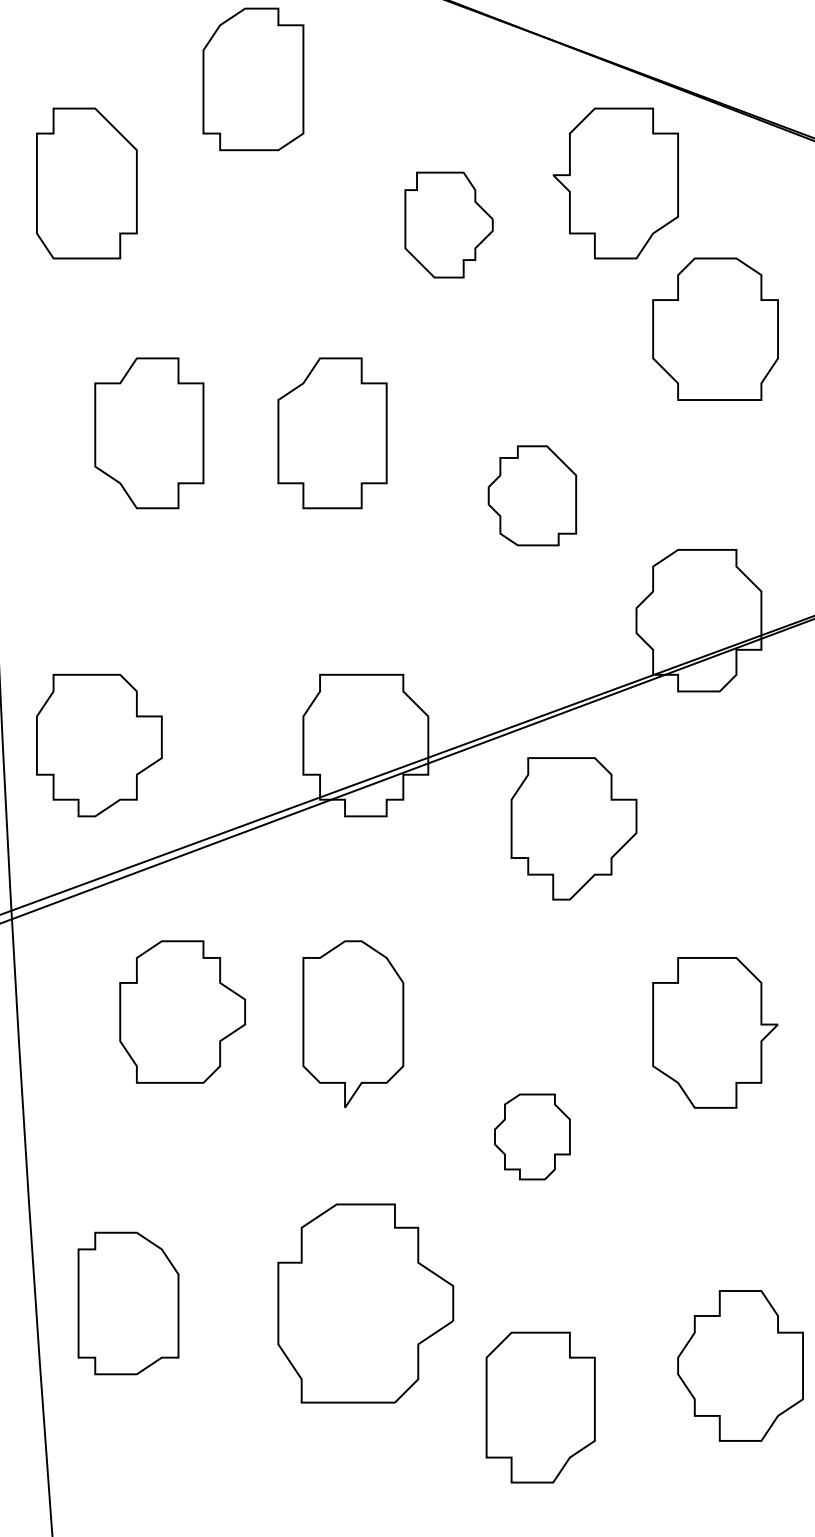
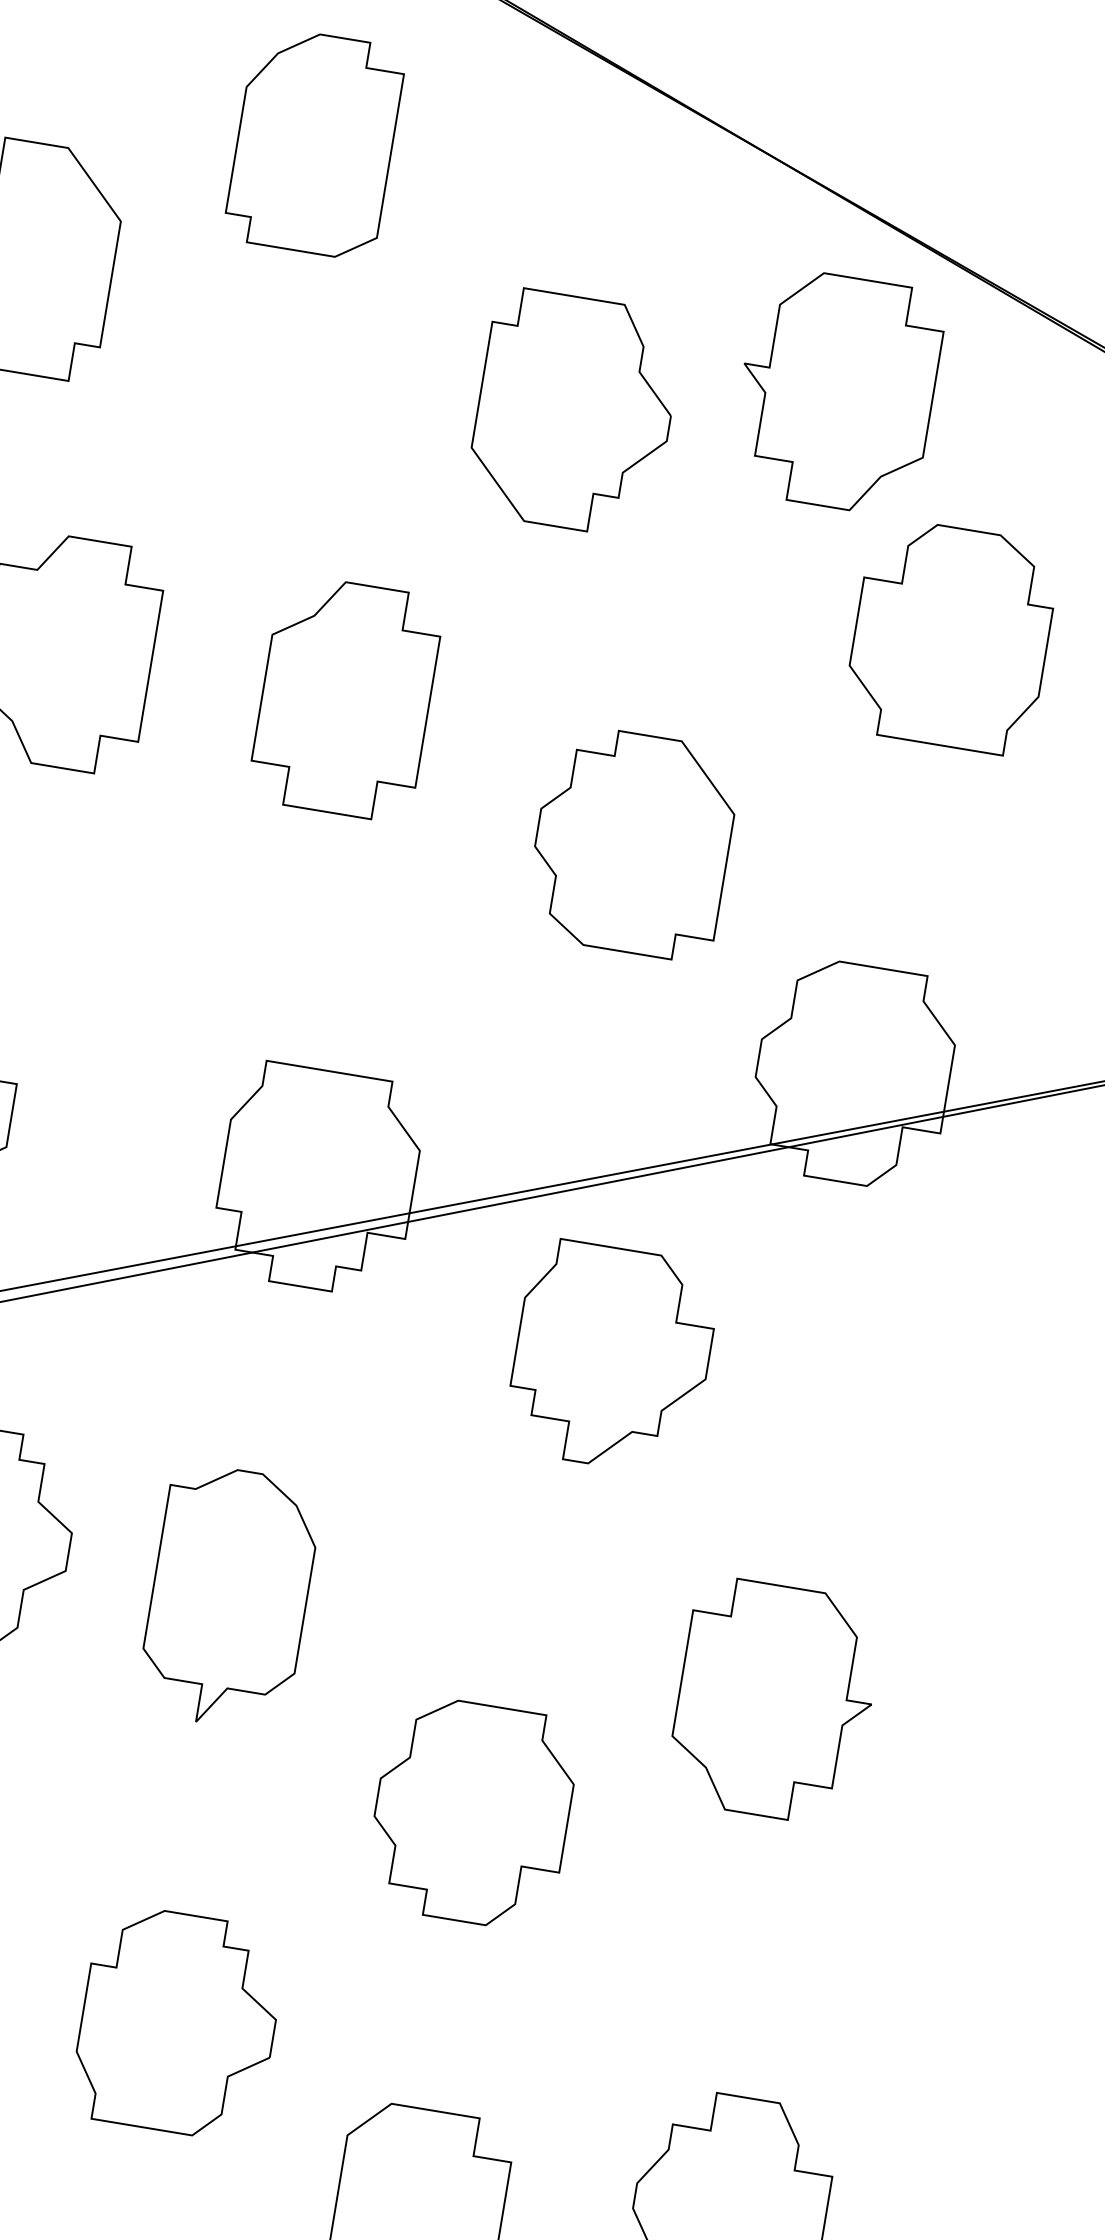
part: (448, 224) -> (573, 411), size x1.43
part: (532, 495) -> (632, 842), size x1.43
part: (532, 1136) -> (472, 1812), size x1.67
part: (365, 1303) -> (177, 2023), size x0.71

